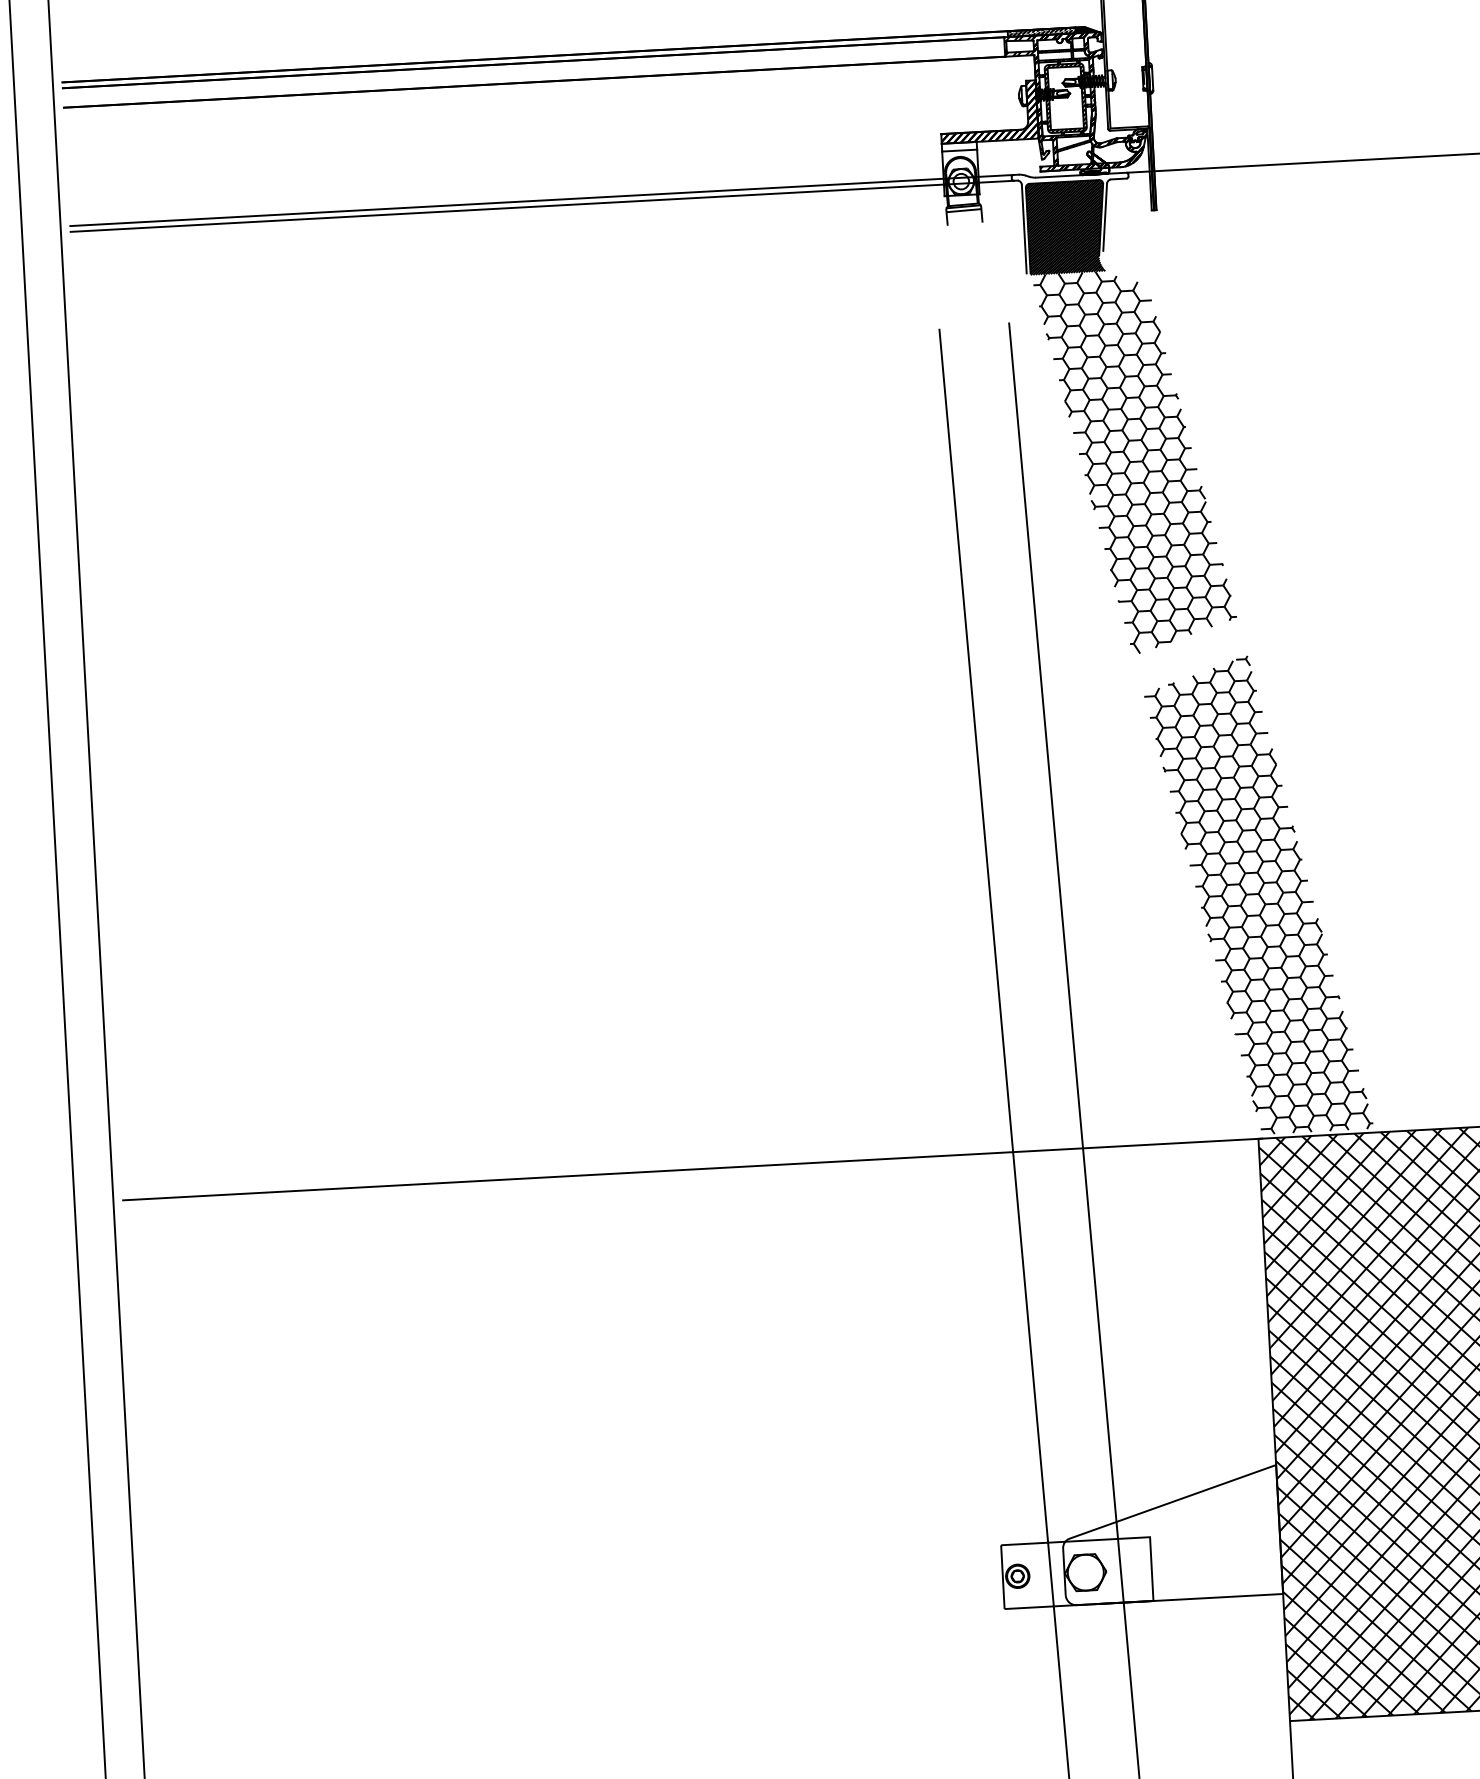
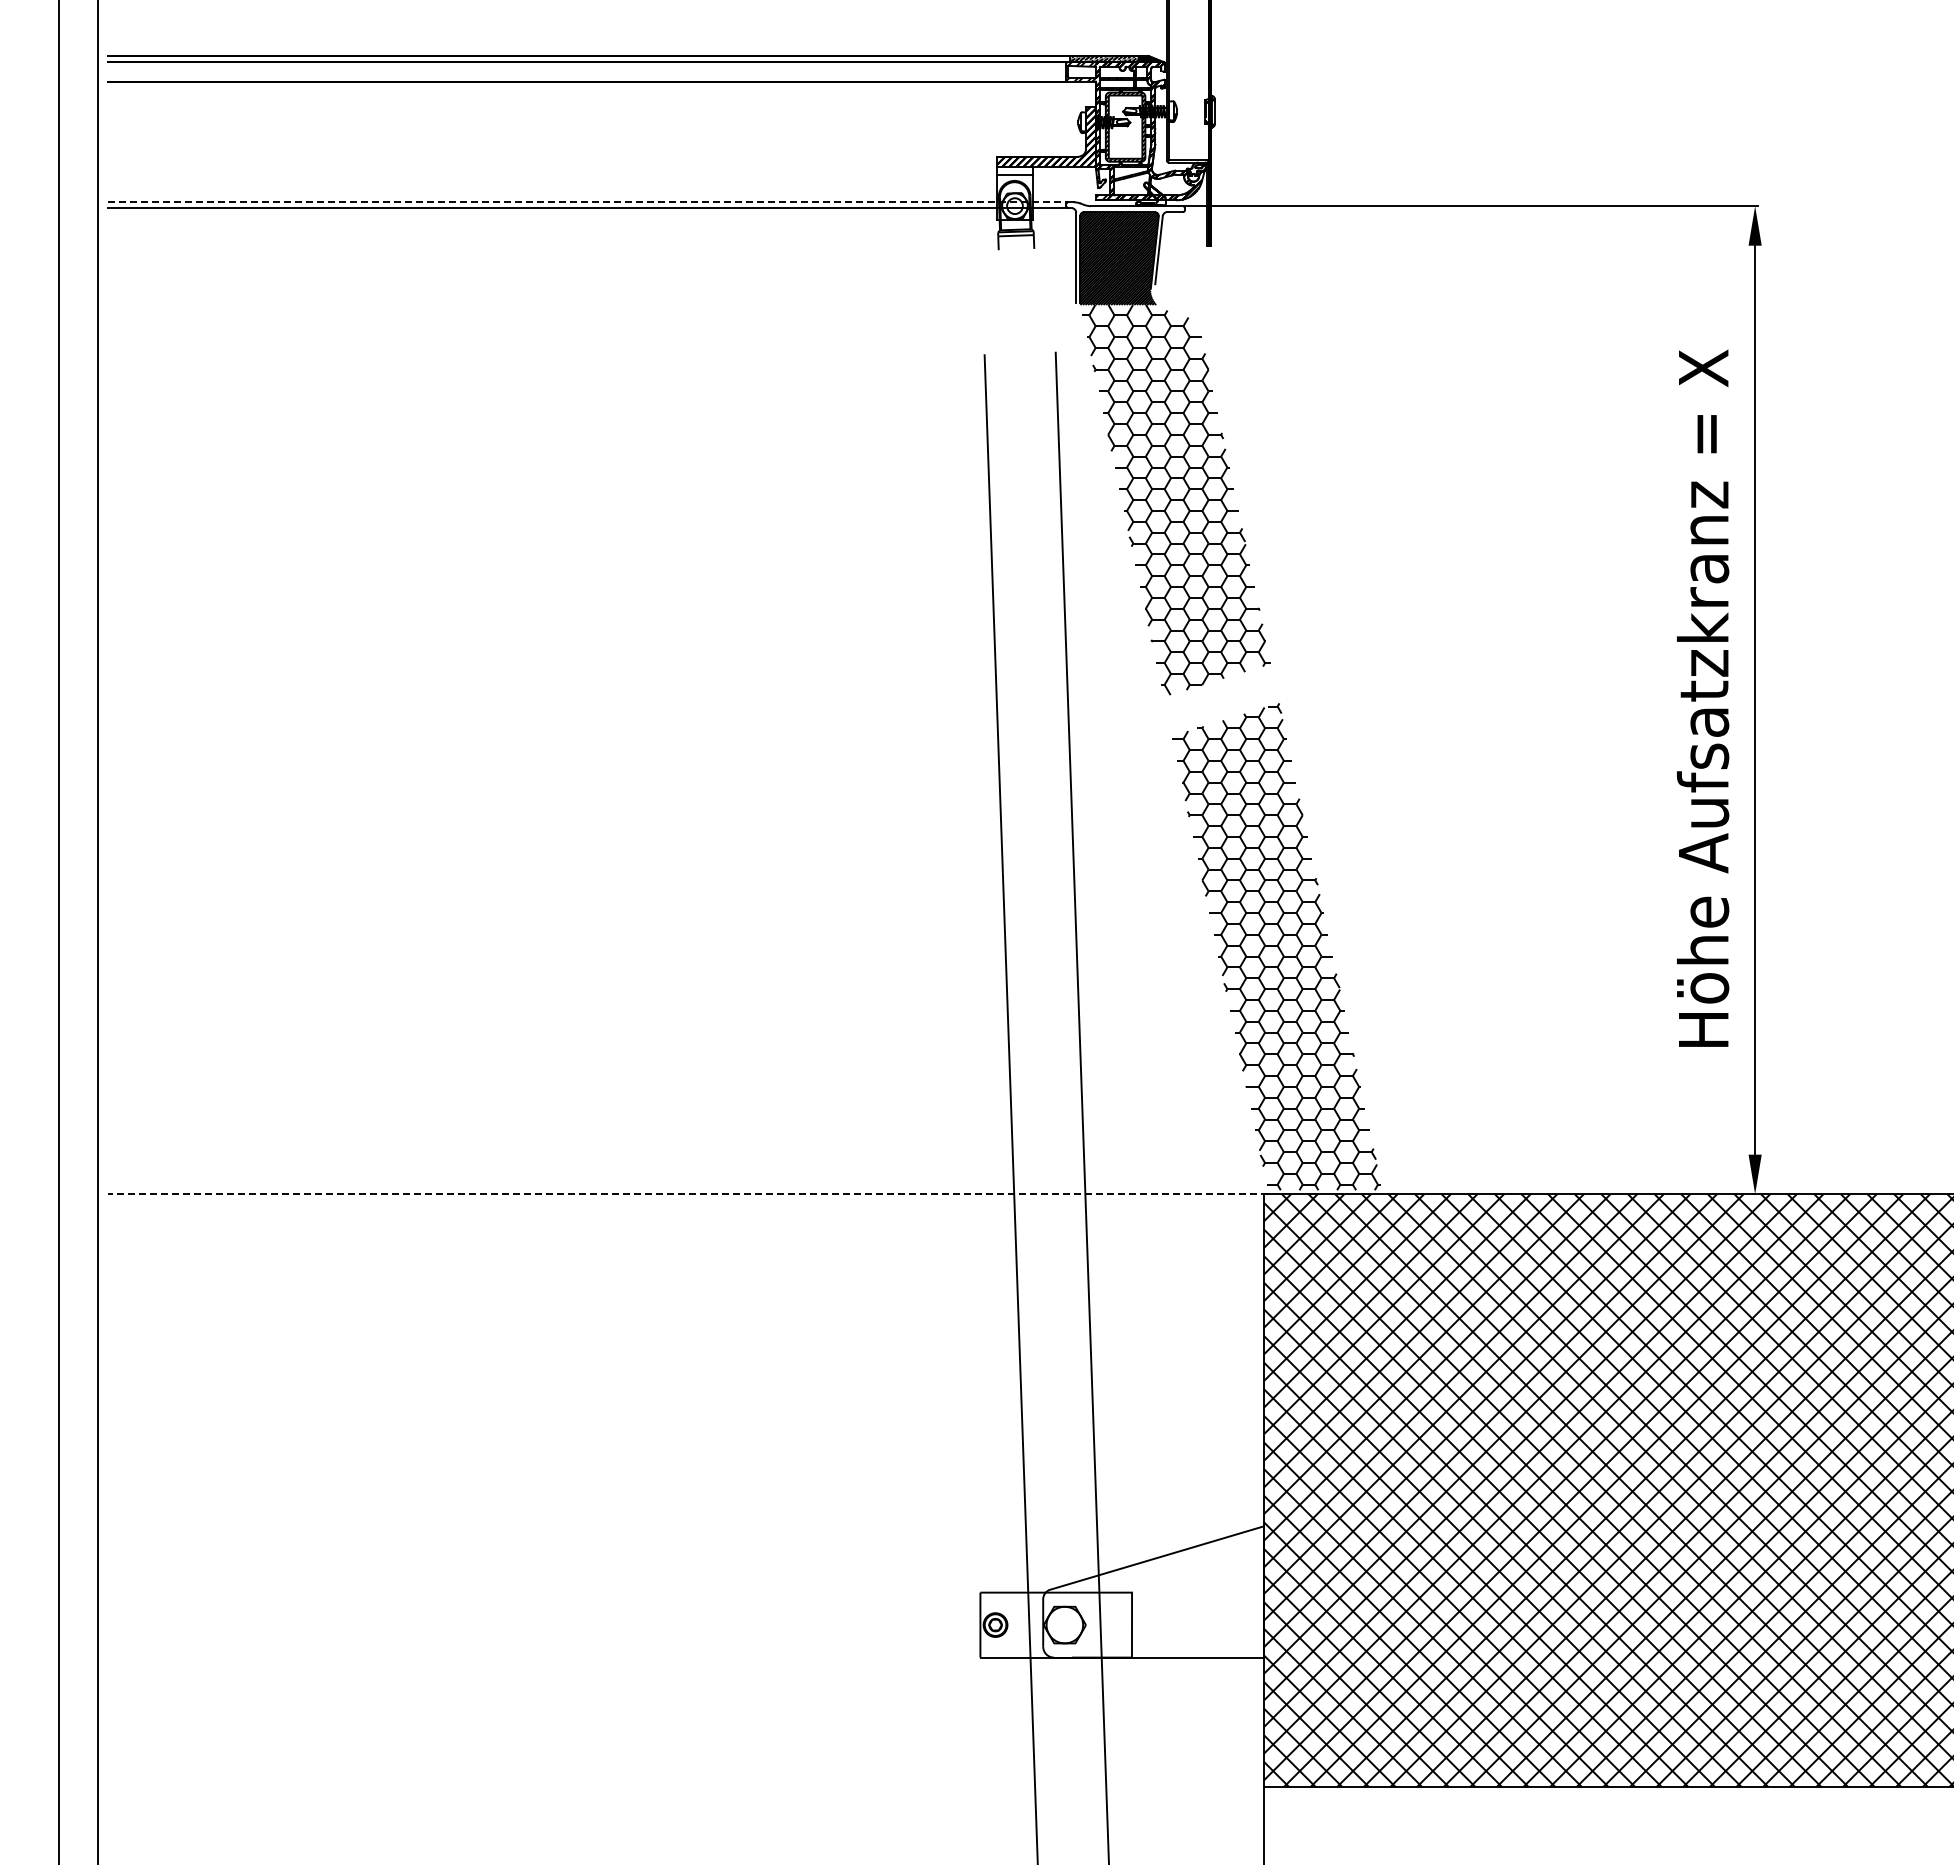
line: (542, 200) -> (588, 202), solid -> dashed
line: (692, 1169) -> (687, 1194), solid -> dashed

